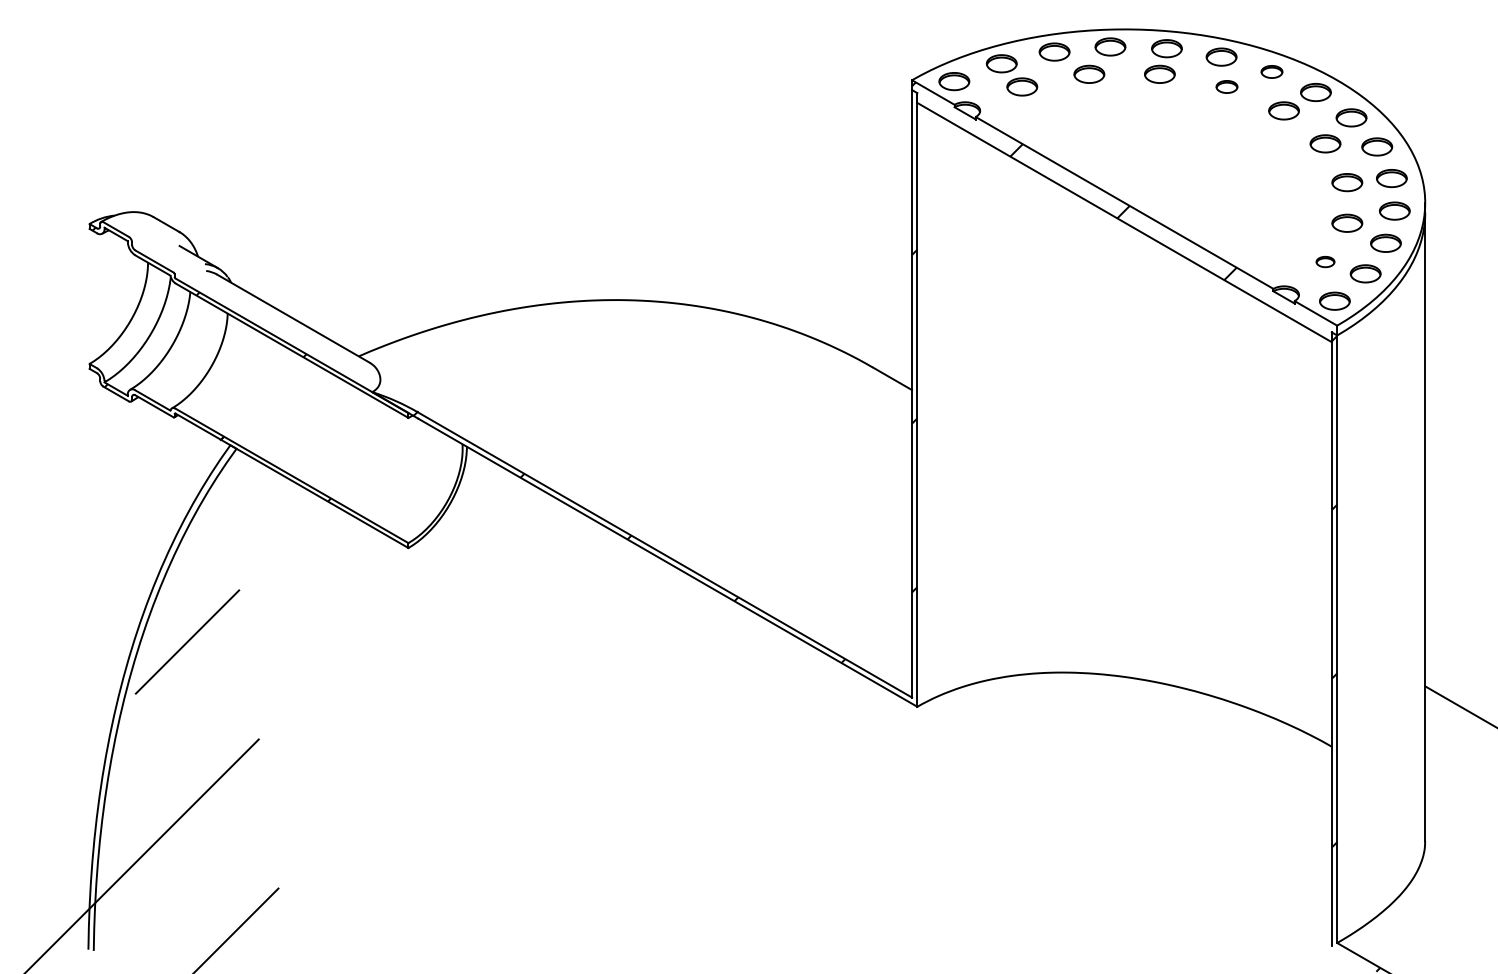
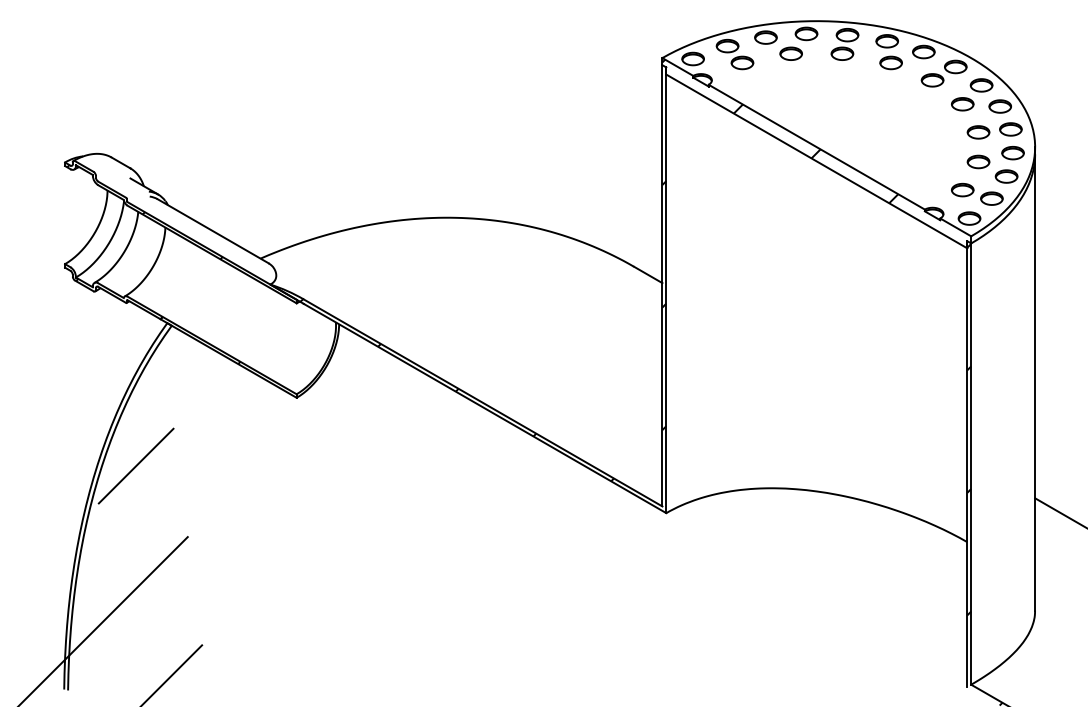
part: (1271, 71) -> (923, 51), size x1.43
part: (1226, 86) -> (890, 62), size x1.43
part: (1325, 261) -> (962, 189), size x1.67

